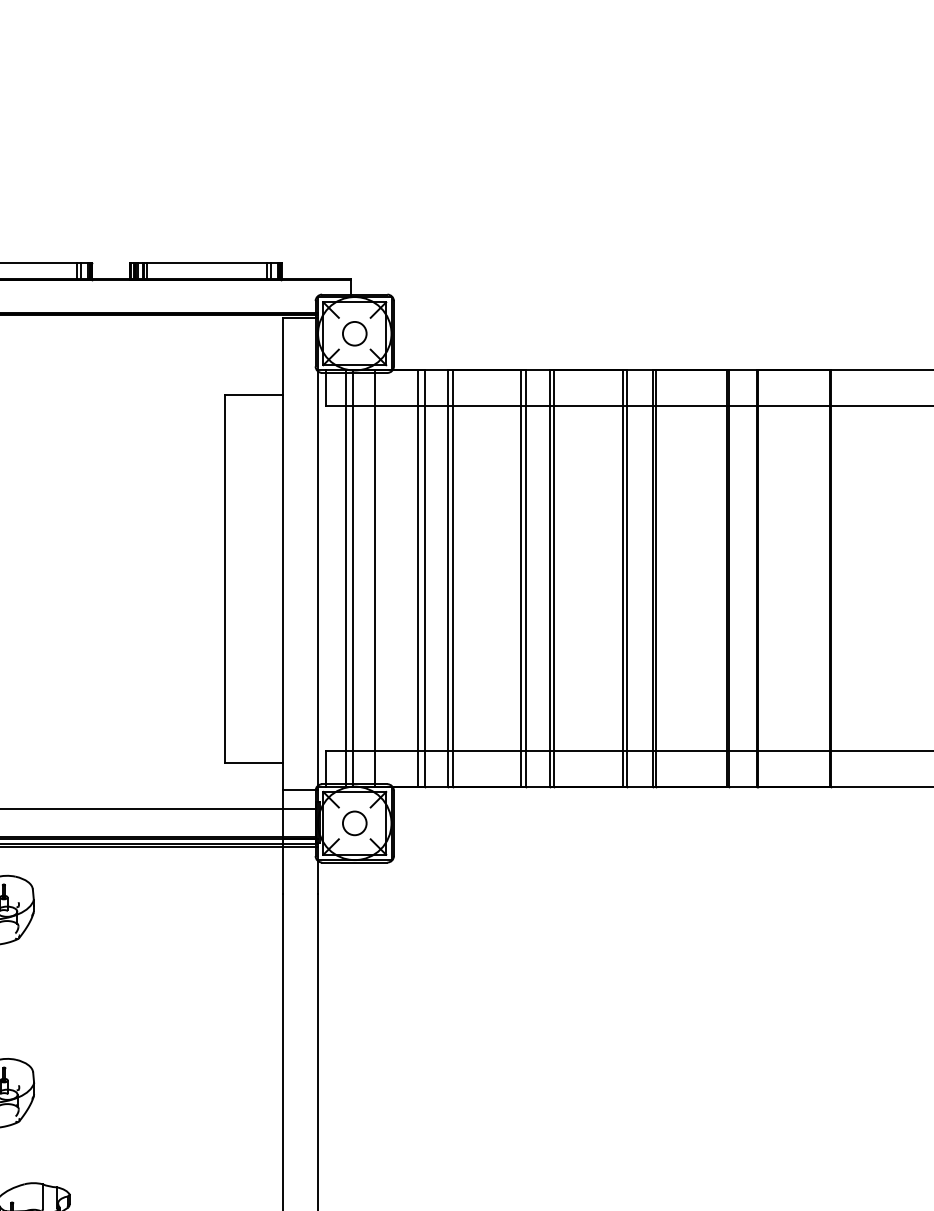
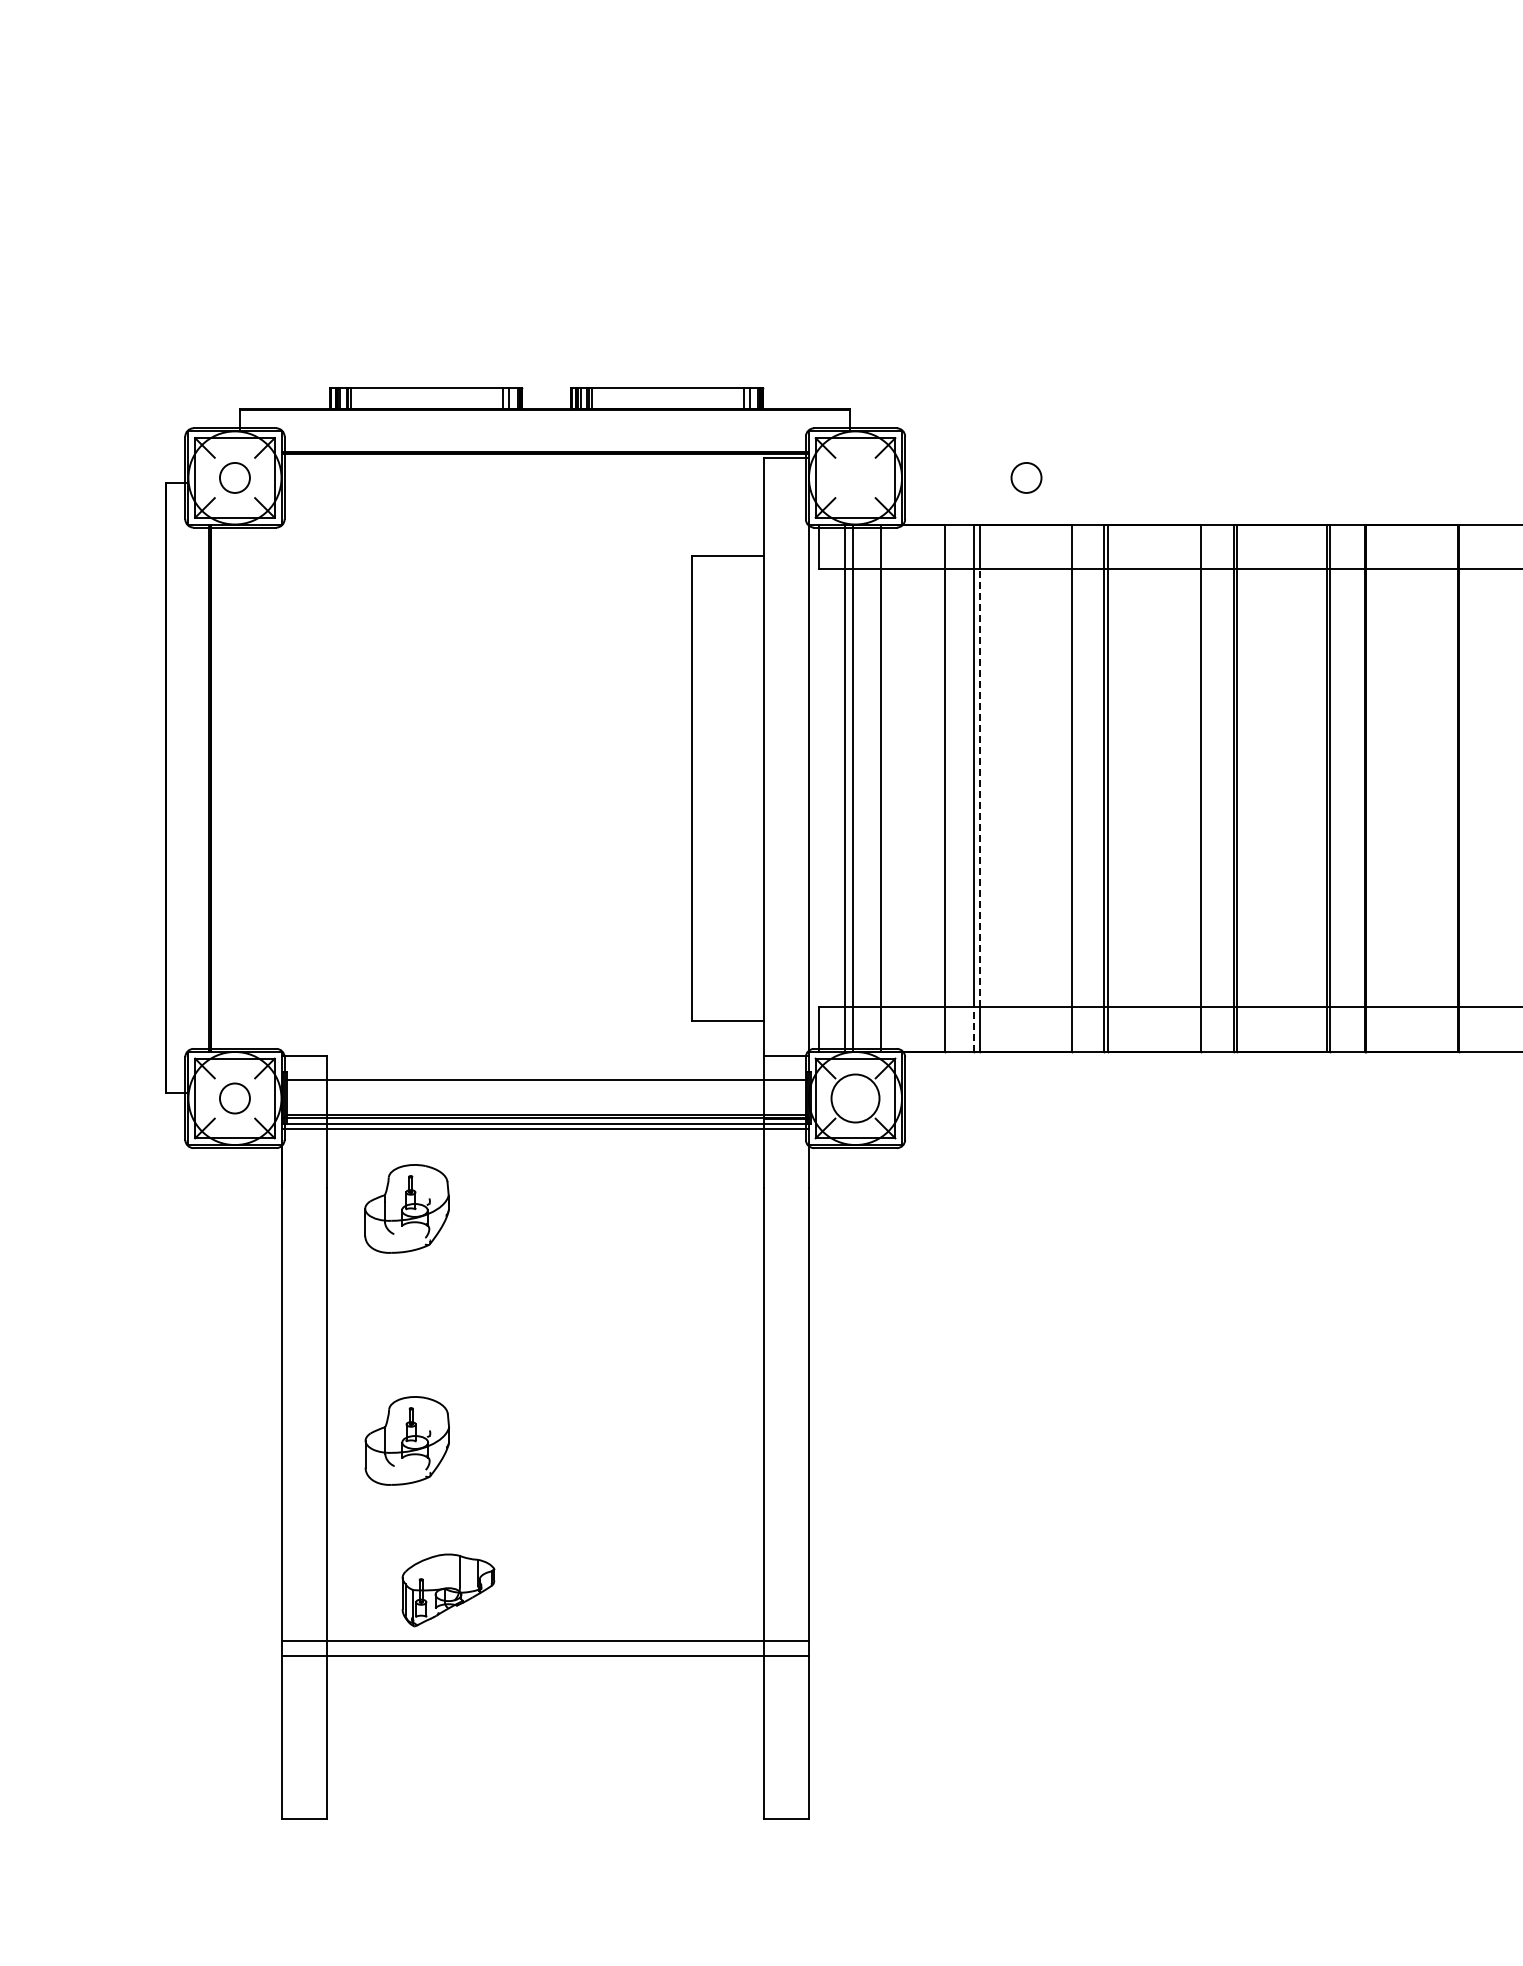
circle: (354, 333) -> (1026, 477), moved
line: (418, 578) -> (936, 787), removed
line: (453, 578) -> (980, 788), solid -> dashed
line: (520, 578) -> (1065, 787), removed
line: (623, 578) -> (1196, 787), removed
line: (447, 768) -> (973, 1028), solid -> dashed
circle: (354, 823) -> (855, 1098), size x1.6

